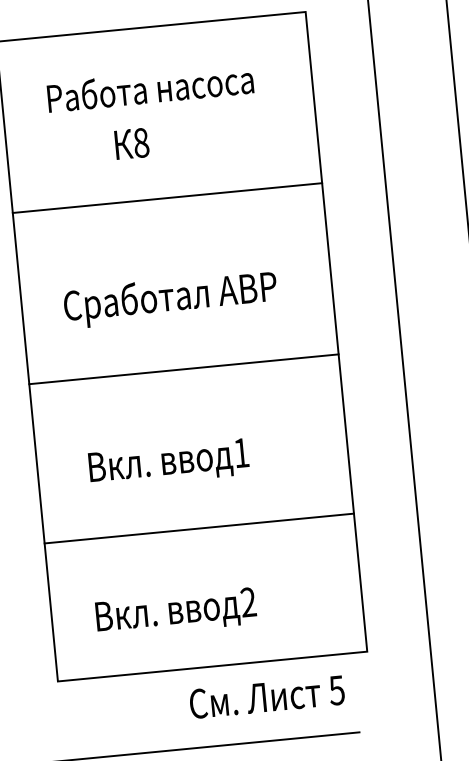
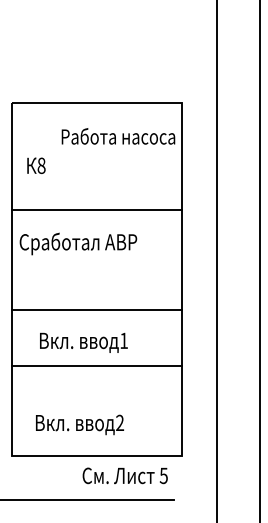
text: (150, 88) -> (118, 136), moved
text: (132, 143) -> (36, 165), moved
line: (166, 198) -> (96, 210), moved
text: (170, 298) -> (78, 243), moved
line: (182, 368) -> (96, 309), moved
line: (198, 527) -> (96, 365), moved

